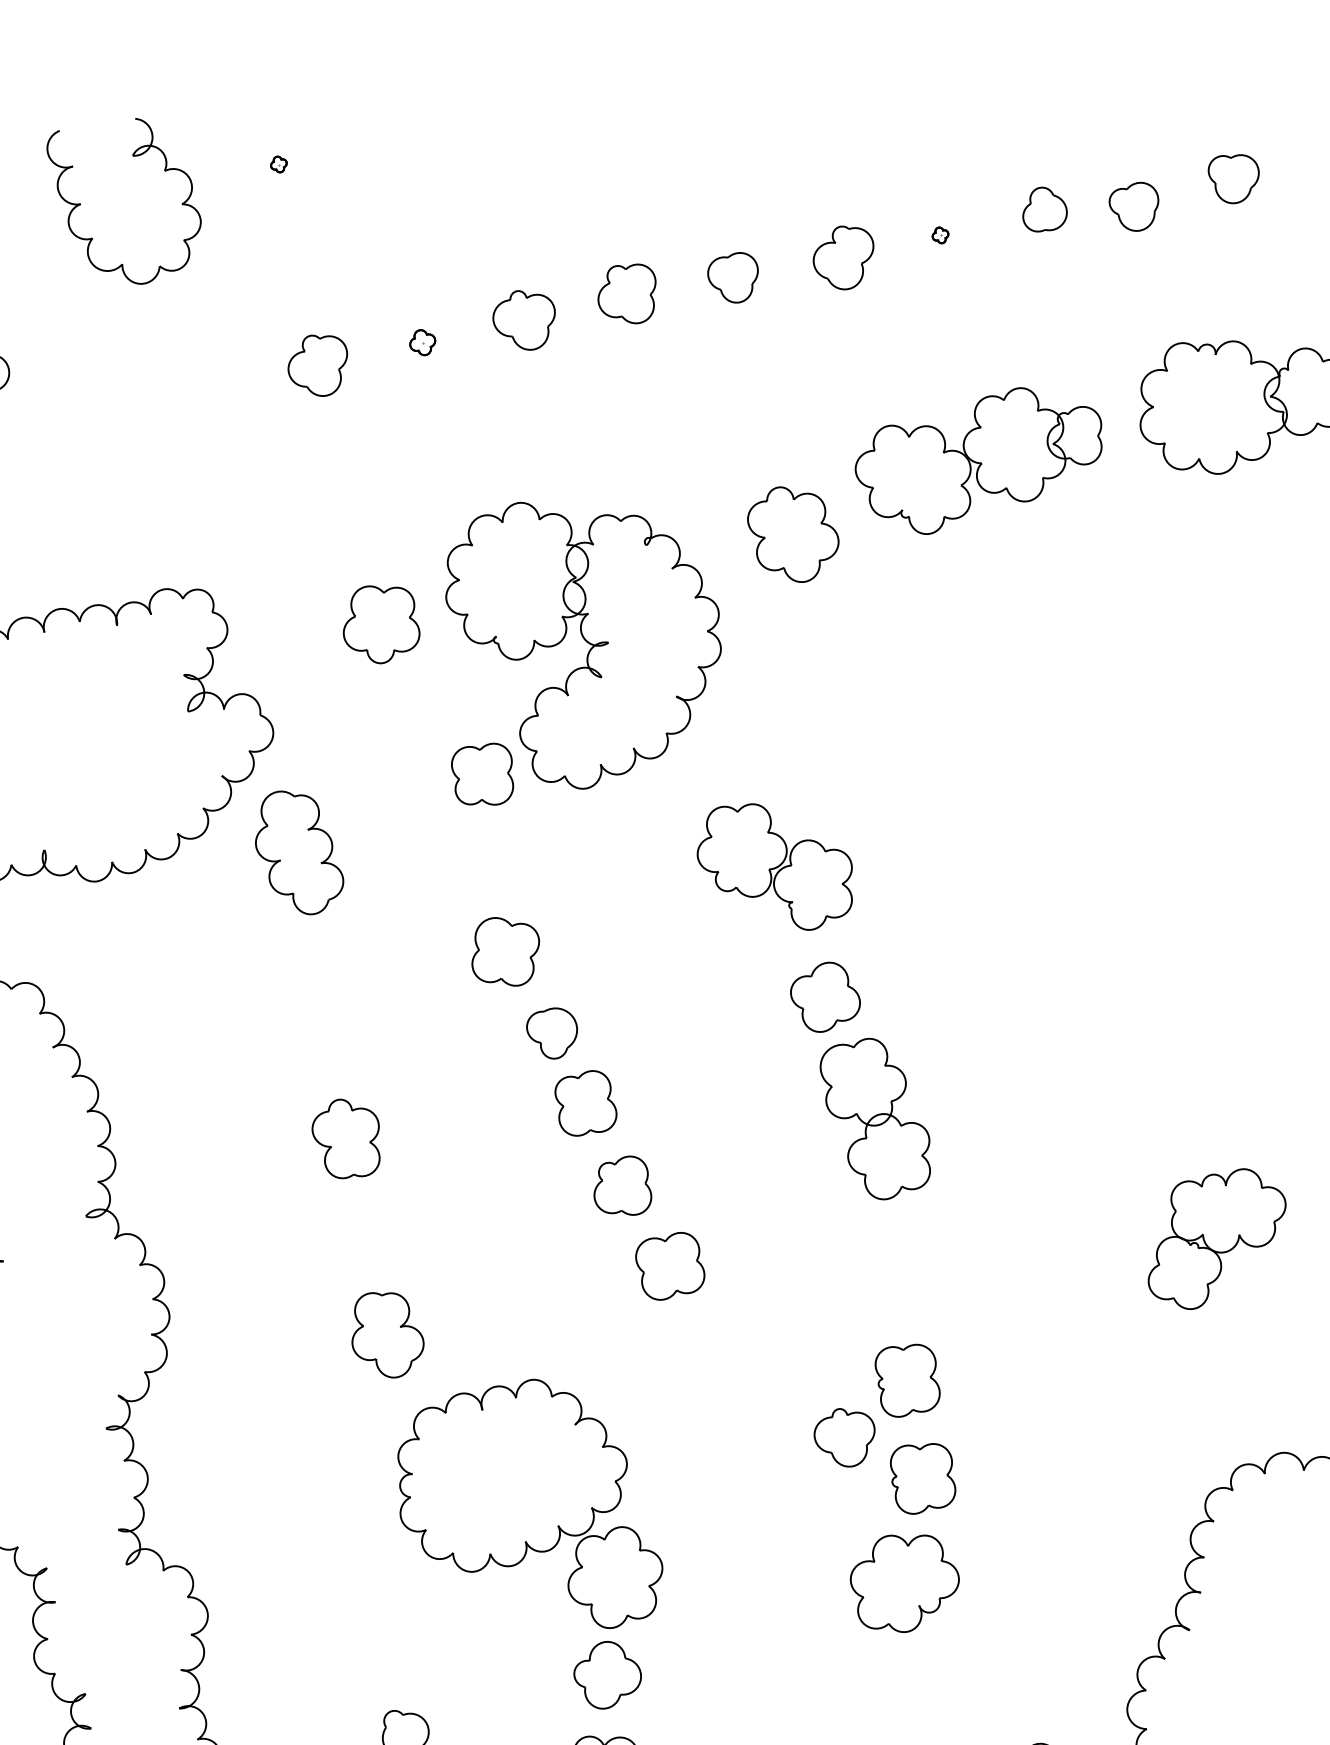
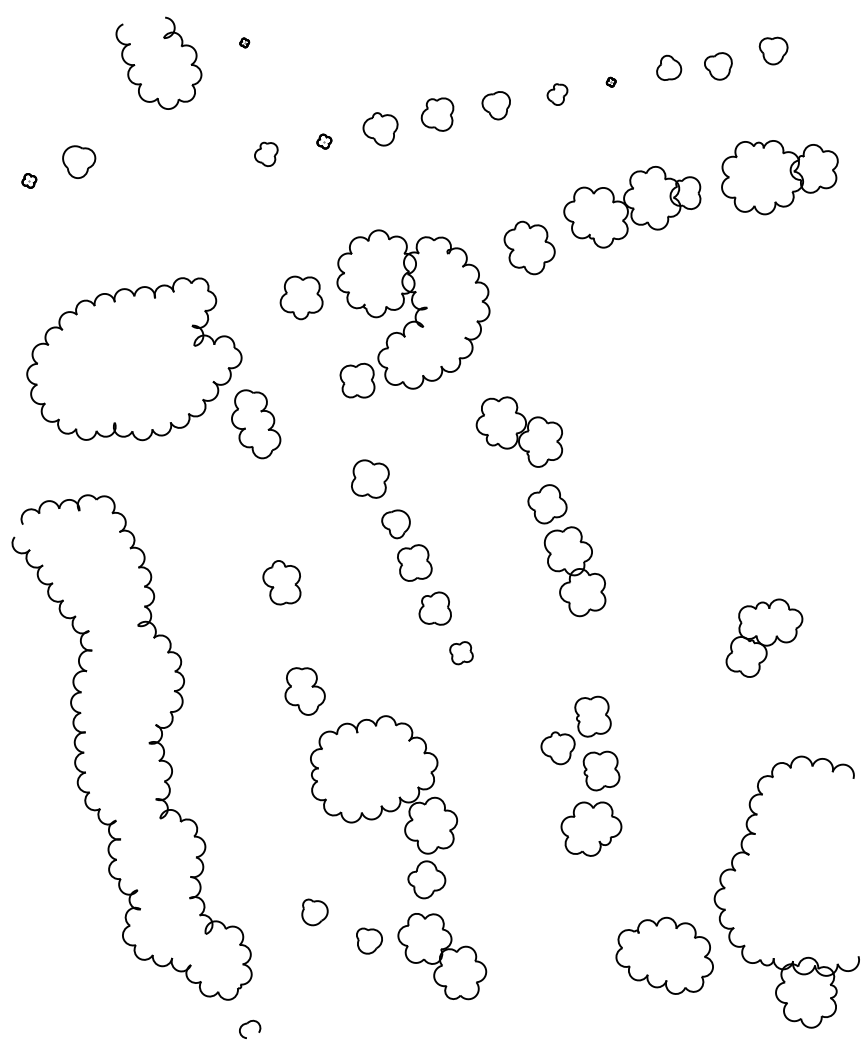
part: (843, 257) -> (557, 94), size x0.6
part: (318, 365) -> (266, 154), size x0.7
part: (670, 1264) -> (461, 652), size x0.6

